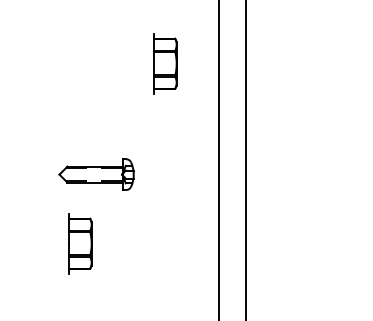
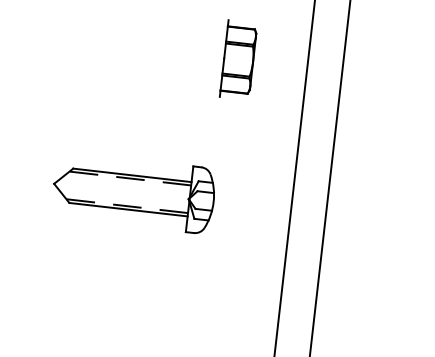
part: (96, 174) -> (133, 192), size x1.67
part: (80, 243) -> (102, 279), removed

